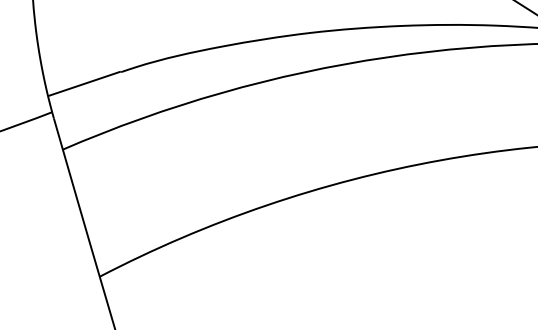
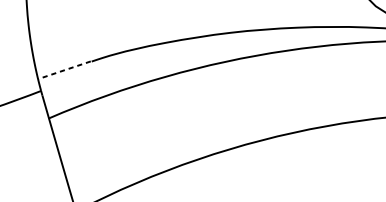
line: (84, 83) -> (64, 69), solid -> dashed

